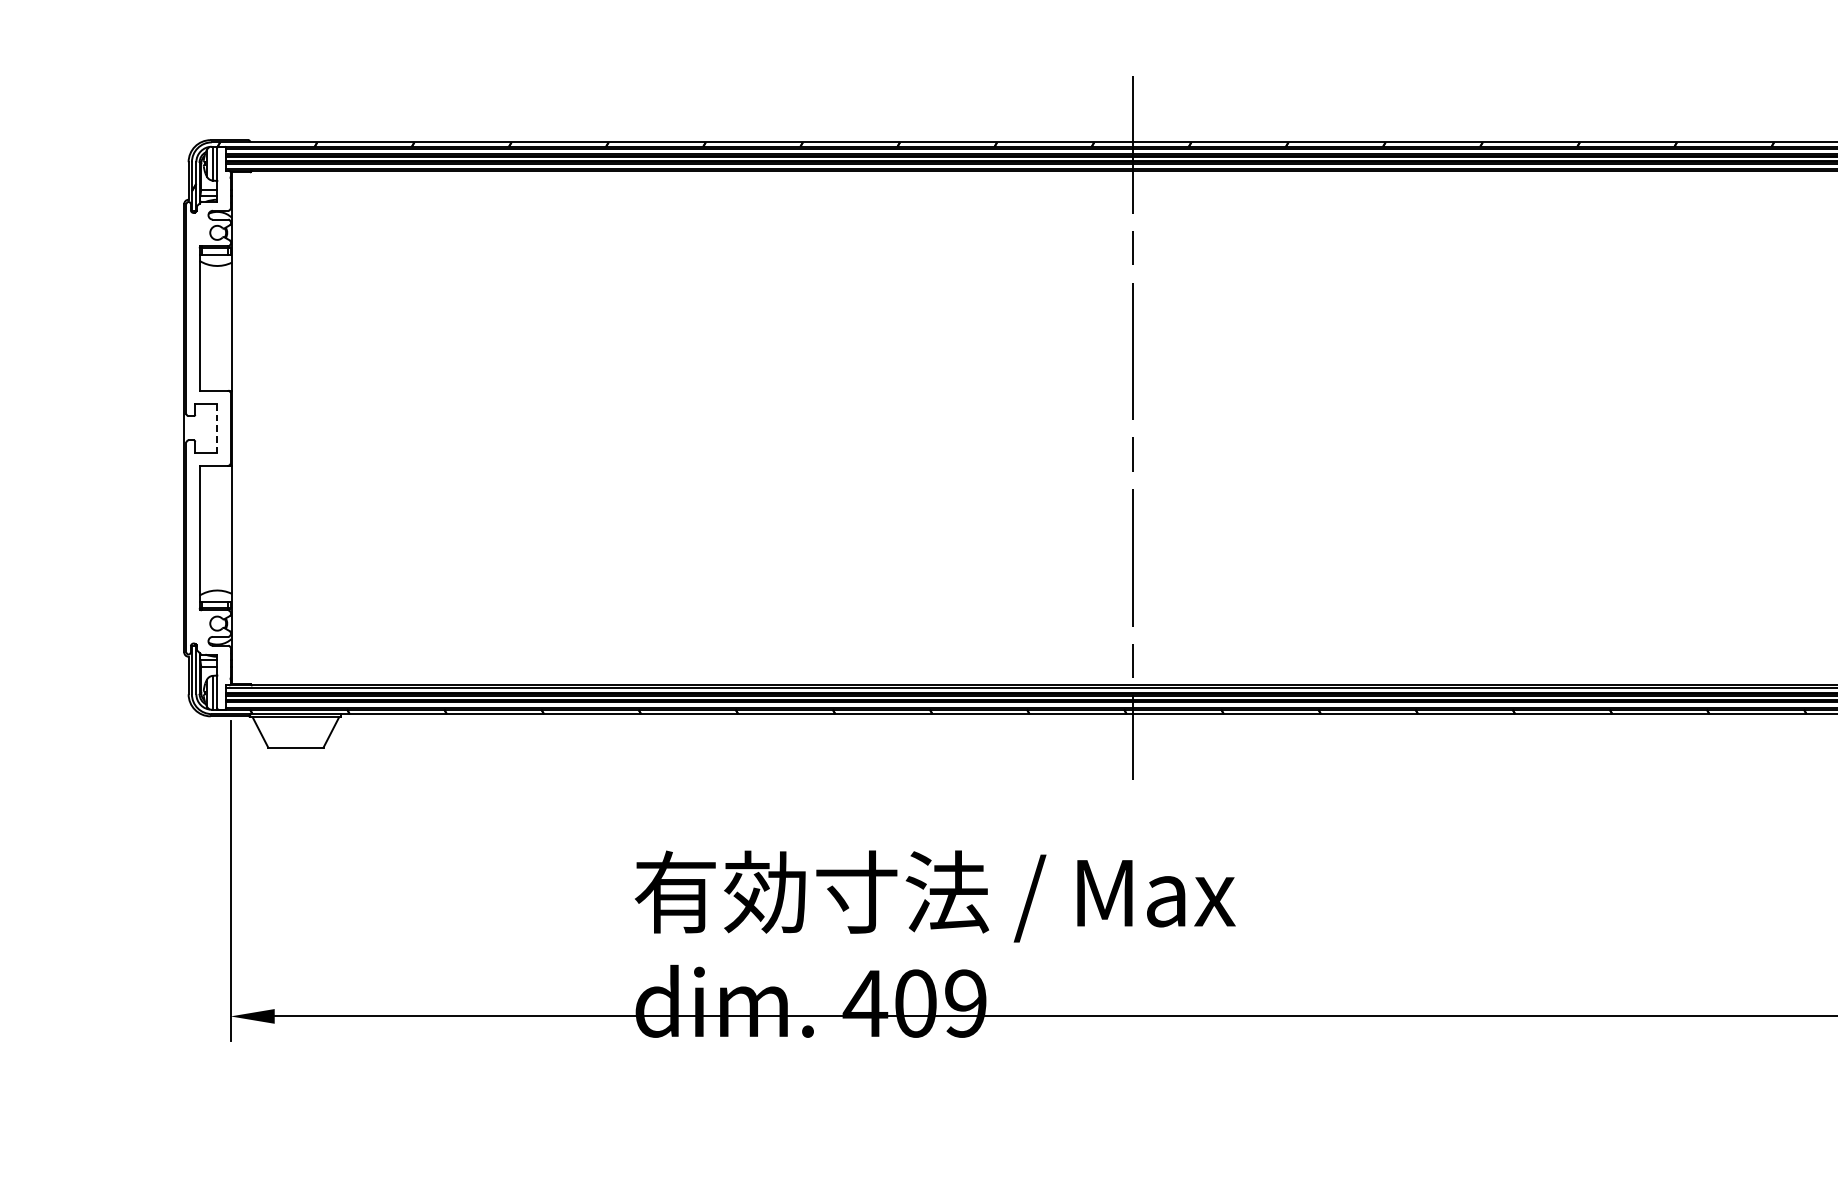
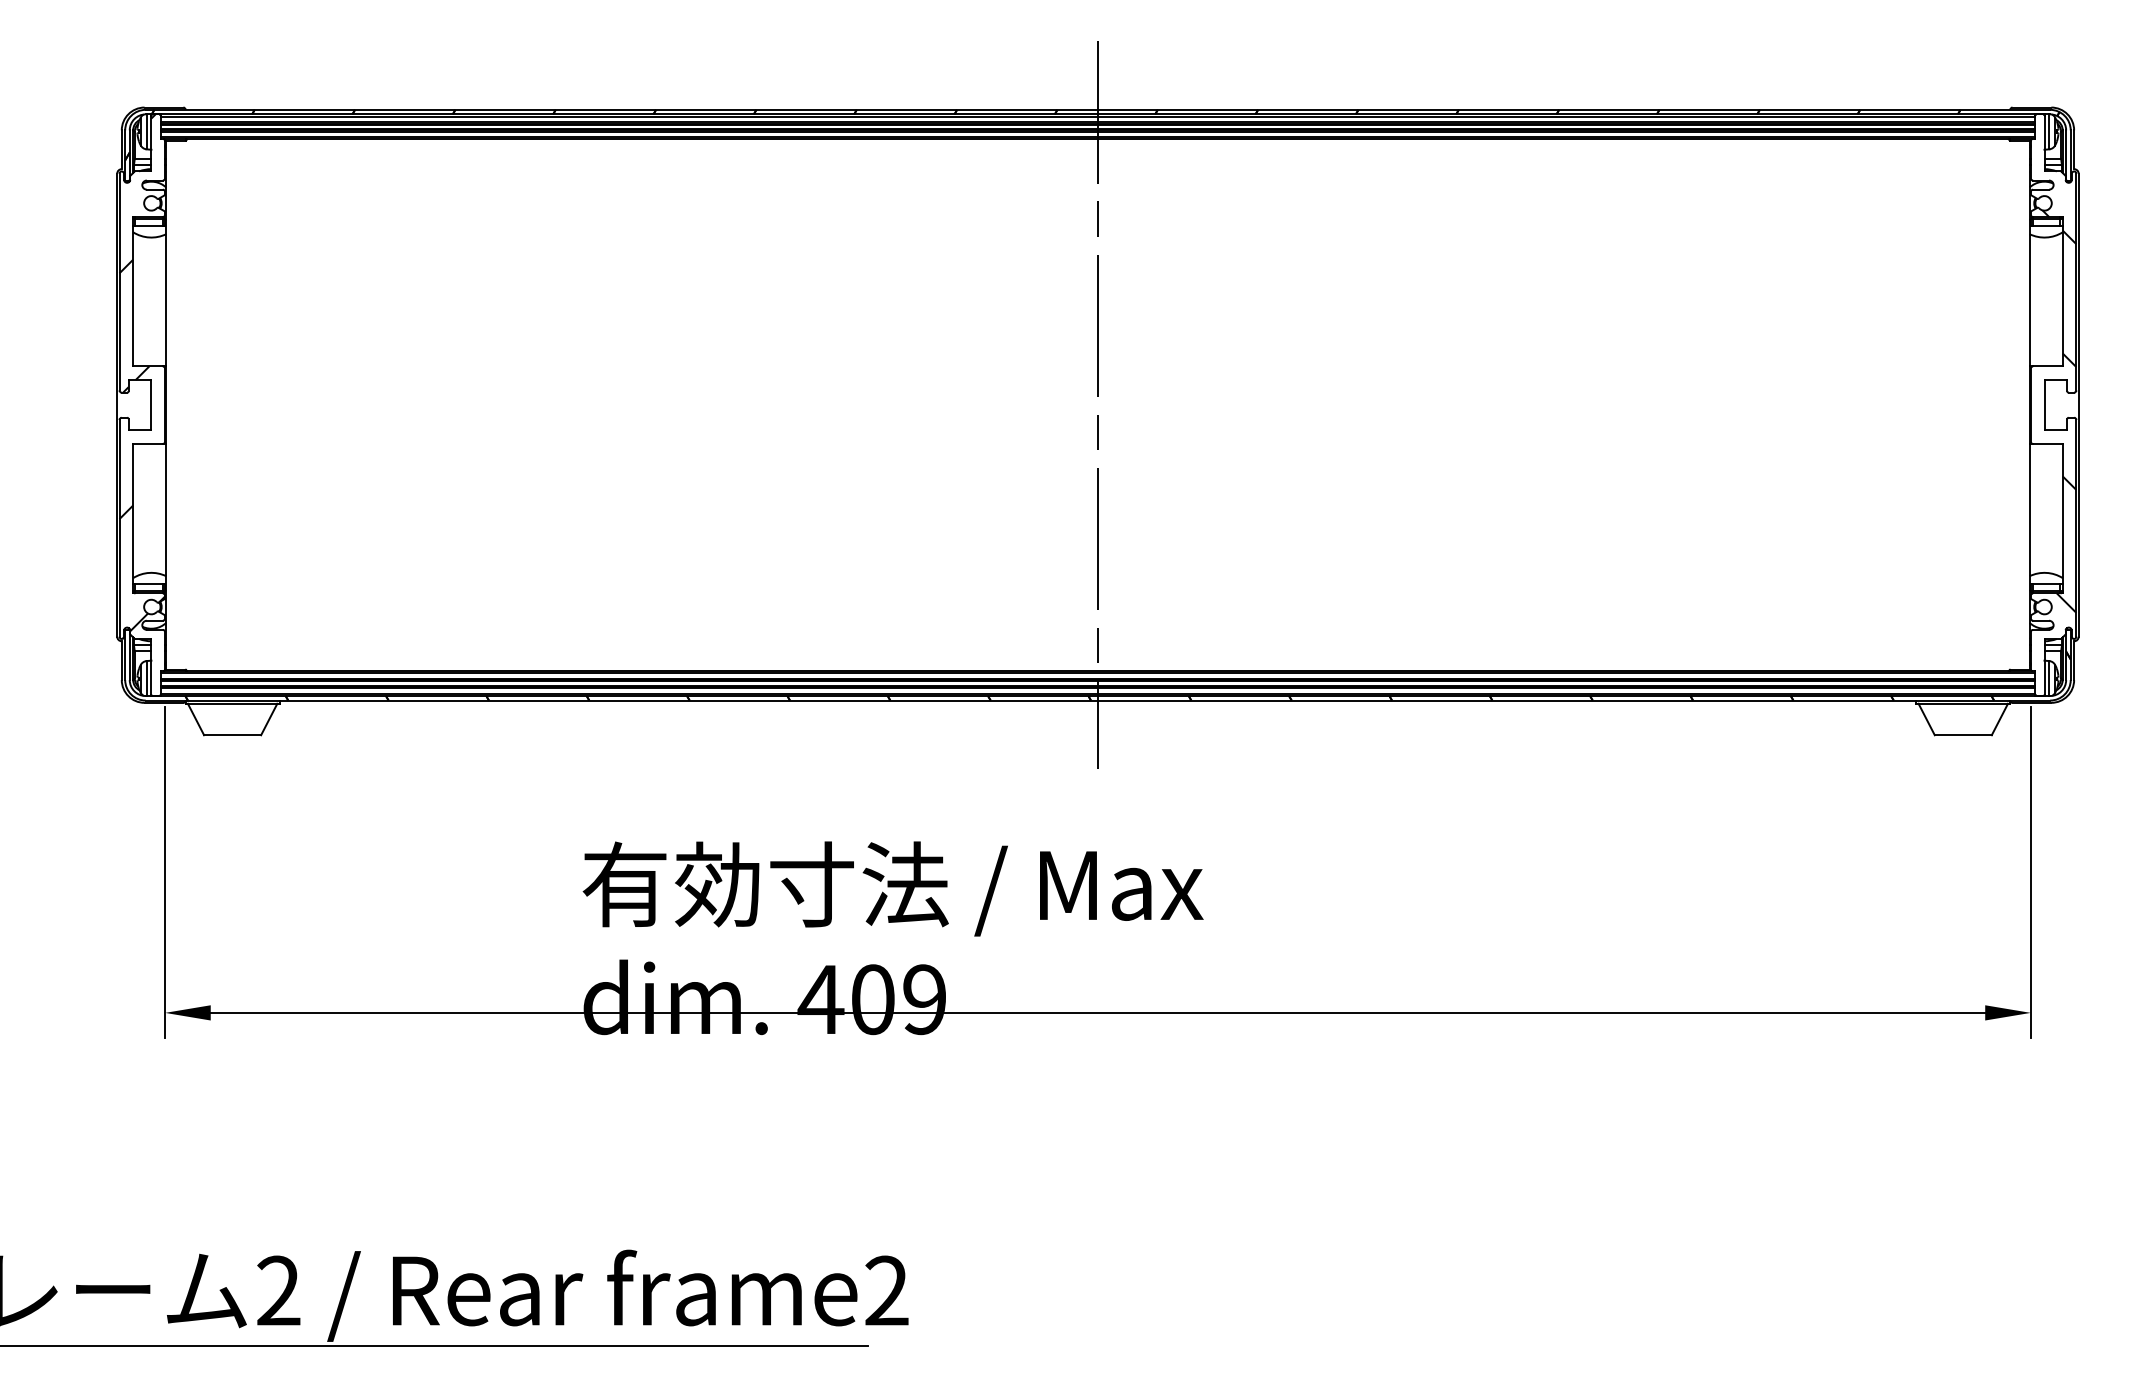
hatch: (208, 400) -> (142, 376), added
line: (217, 428) -> (151, 405), dashed -> solid

